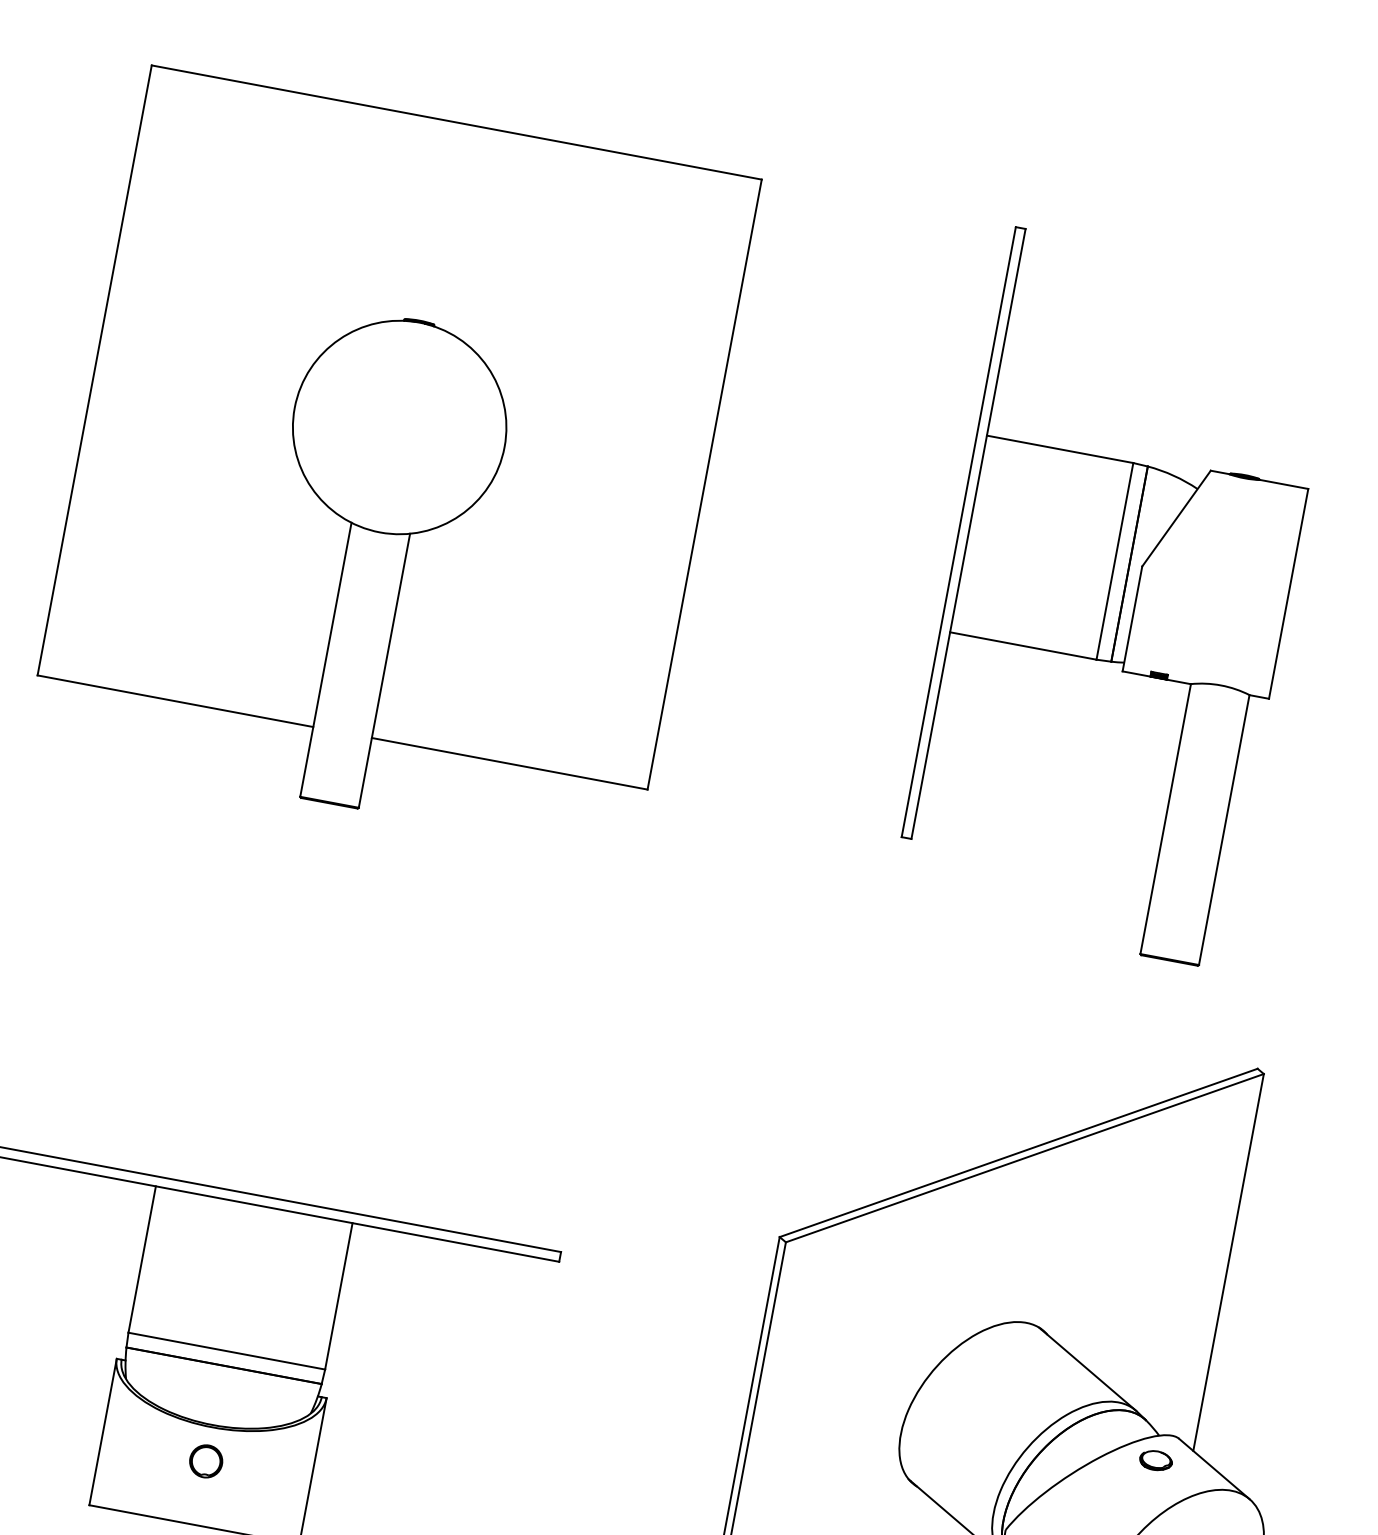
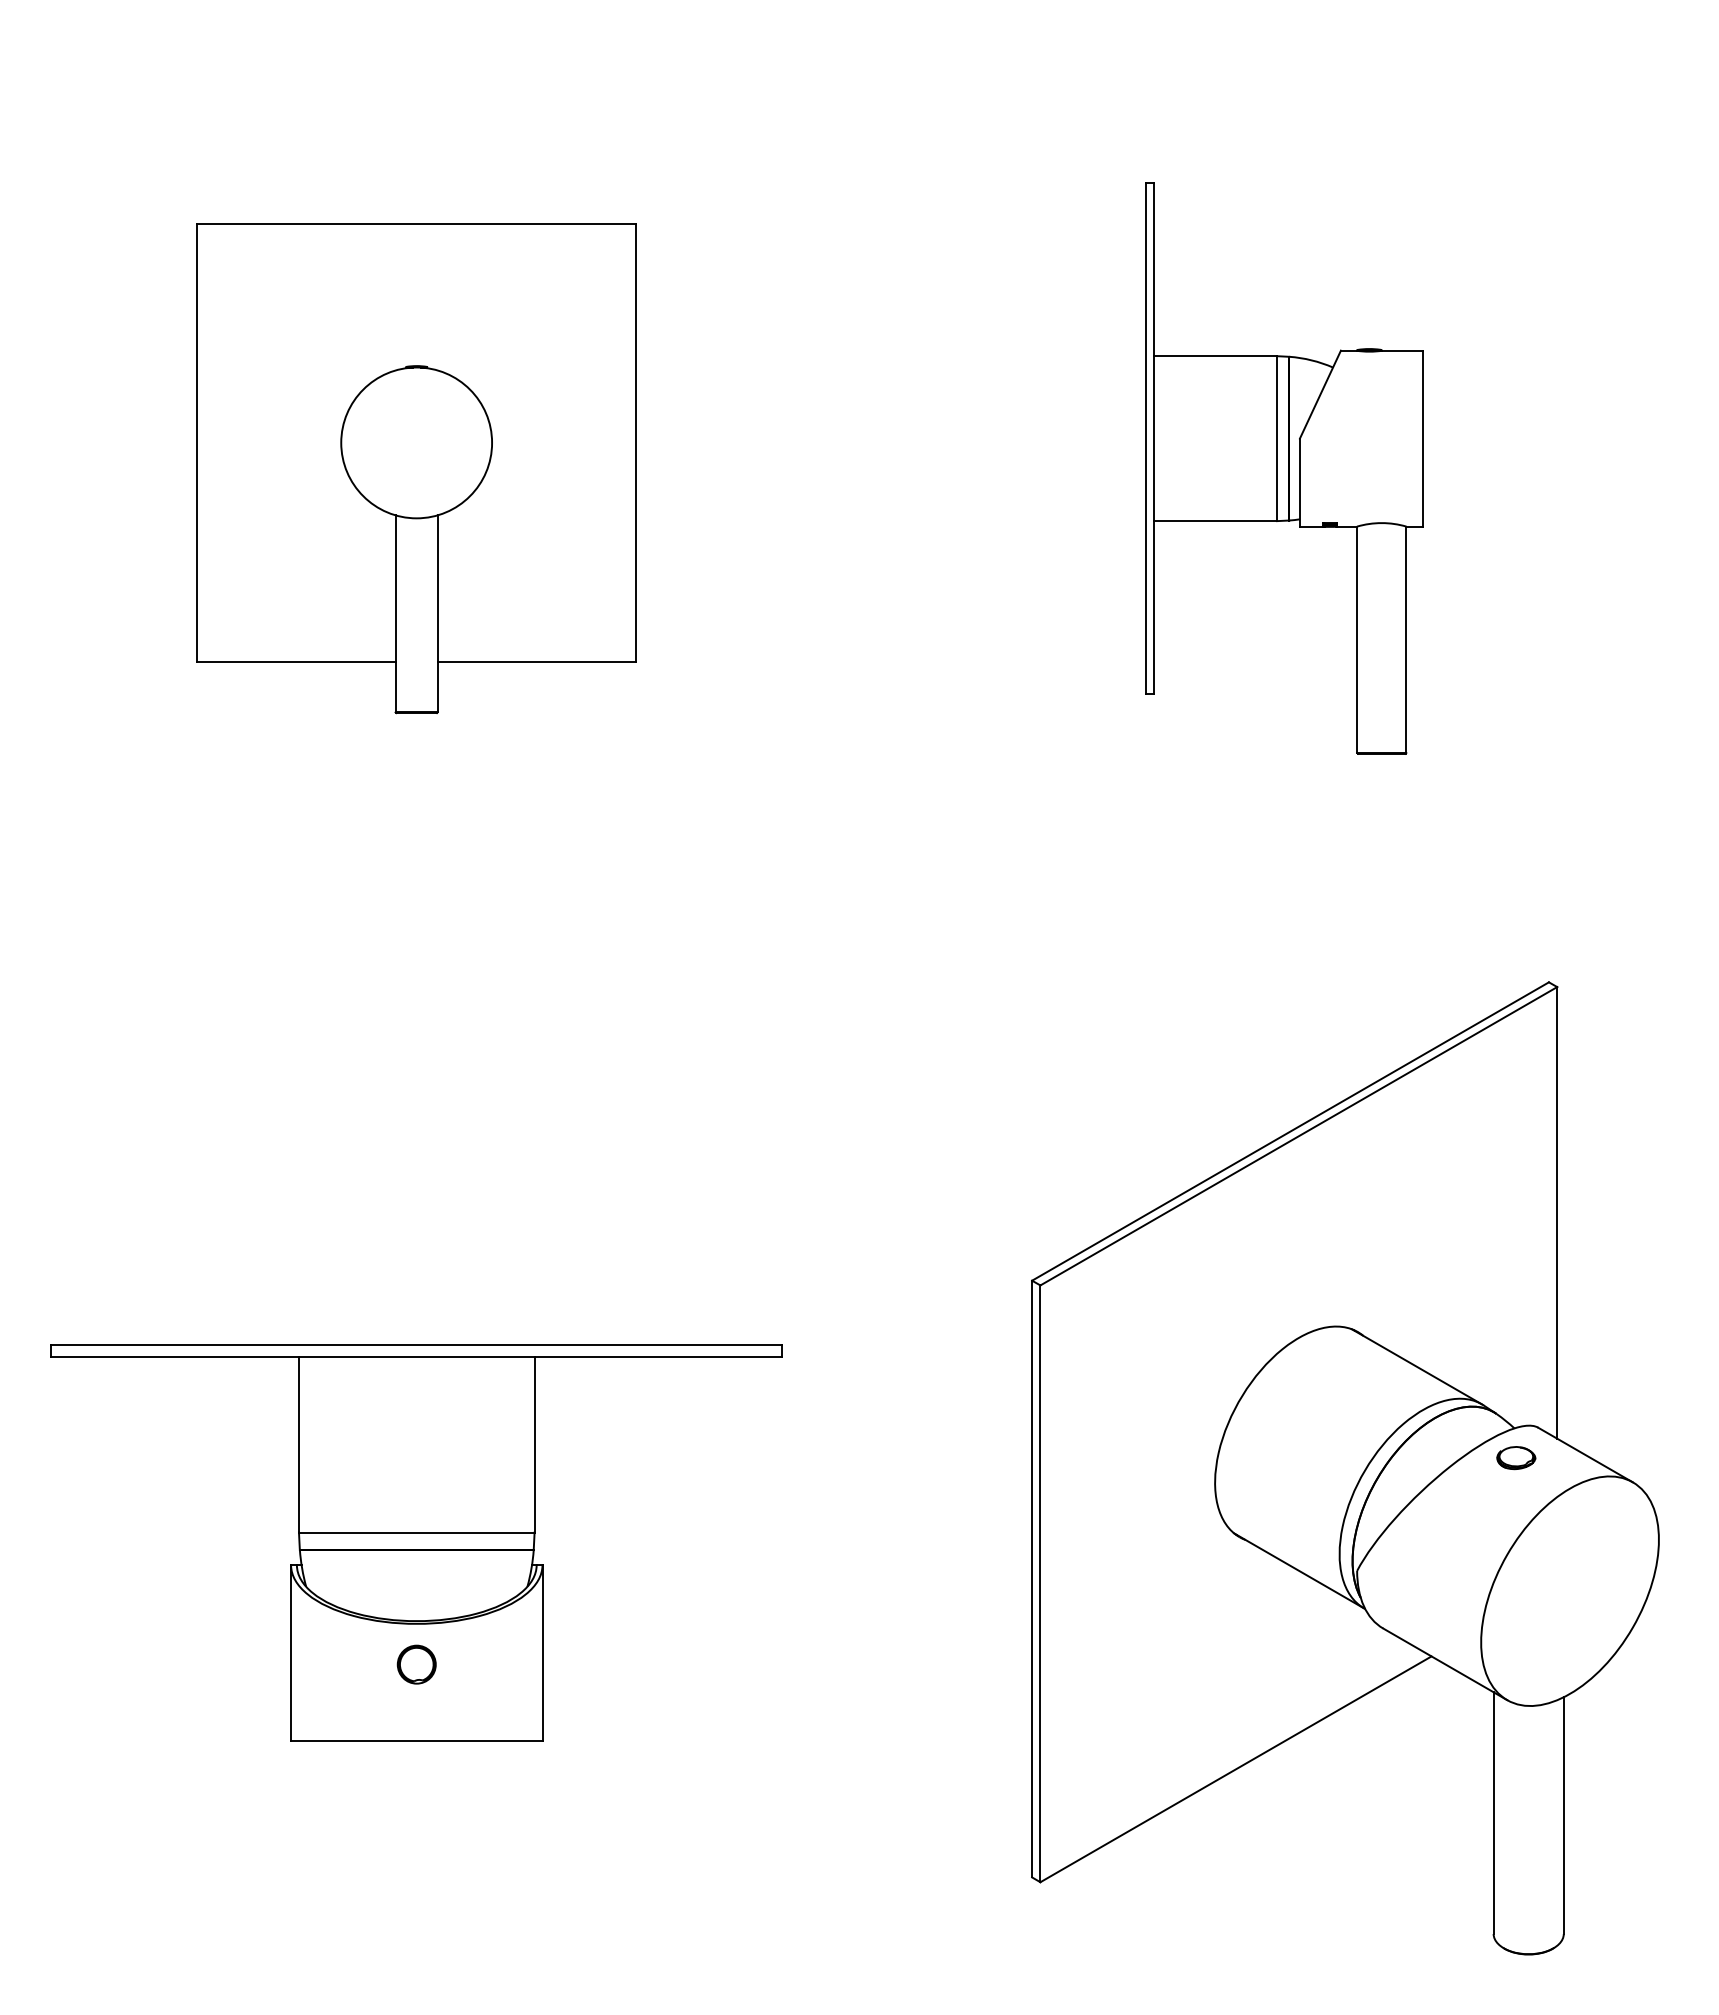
part: (392, 463) -> (416, 468), size x0.6
part: (1117, 598) -> (1284, 468), size x0.7

